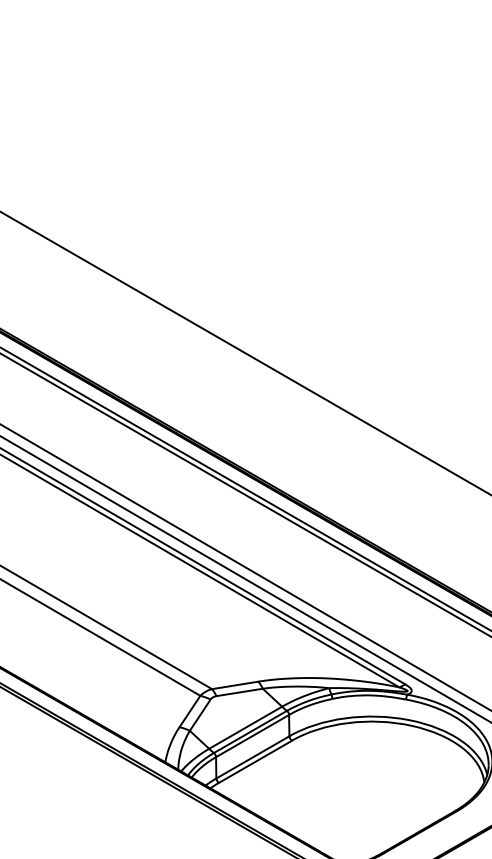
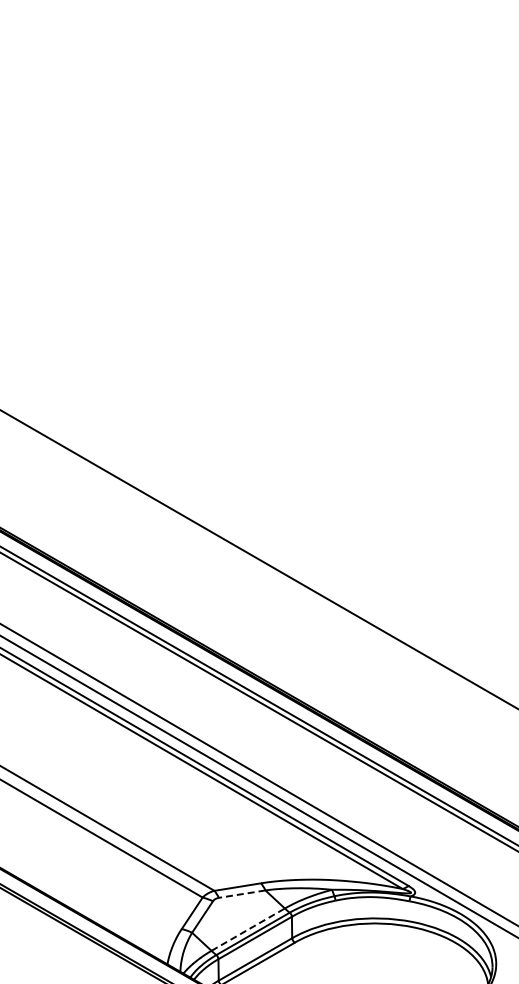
line: (239, 692) -> (242, 894), solid -> dashed
line: (245, 727) -> (248, 929), solid -> dashed

